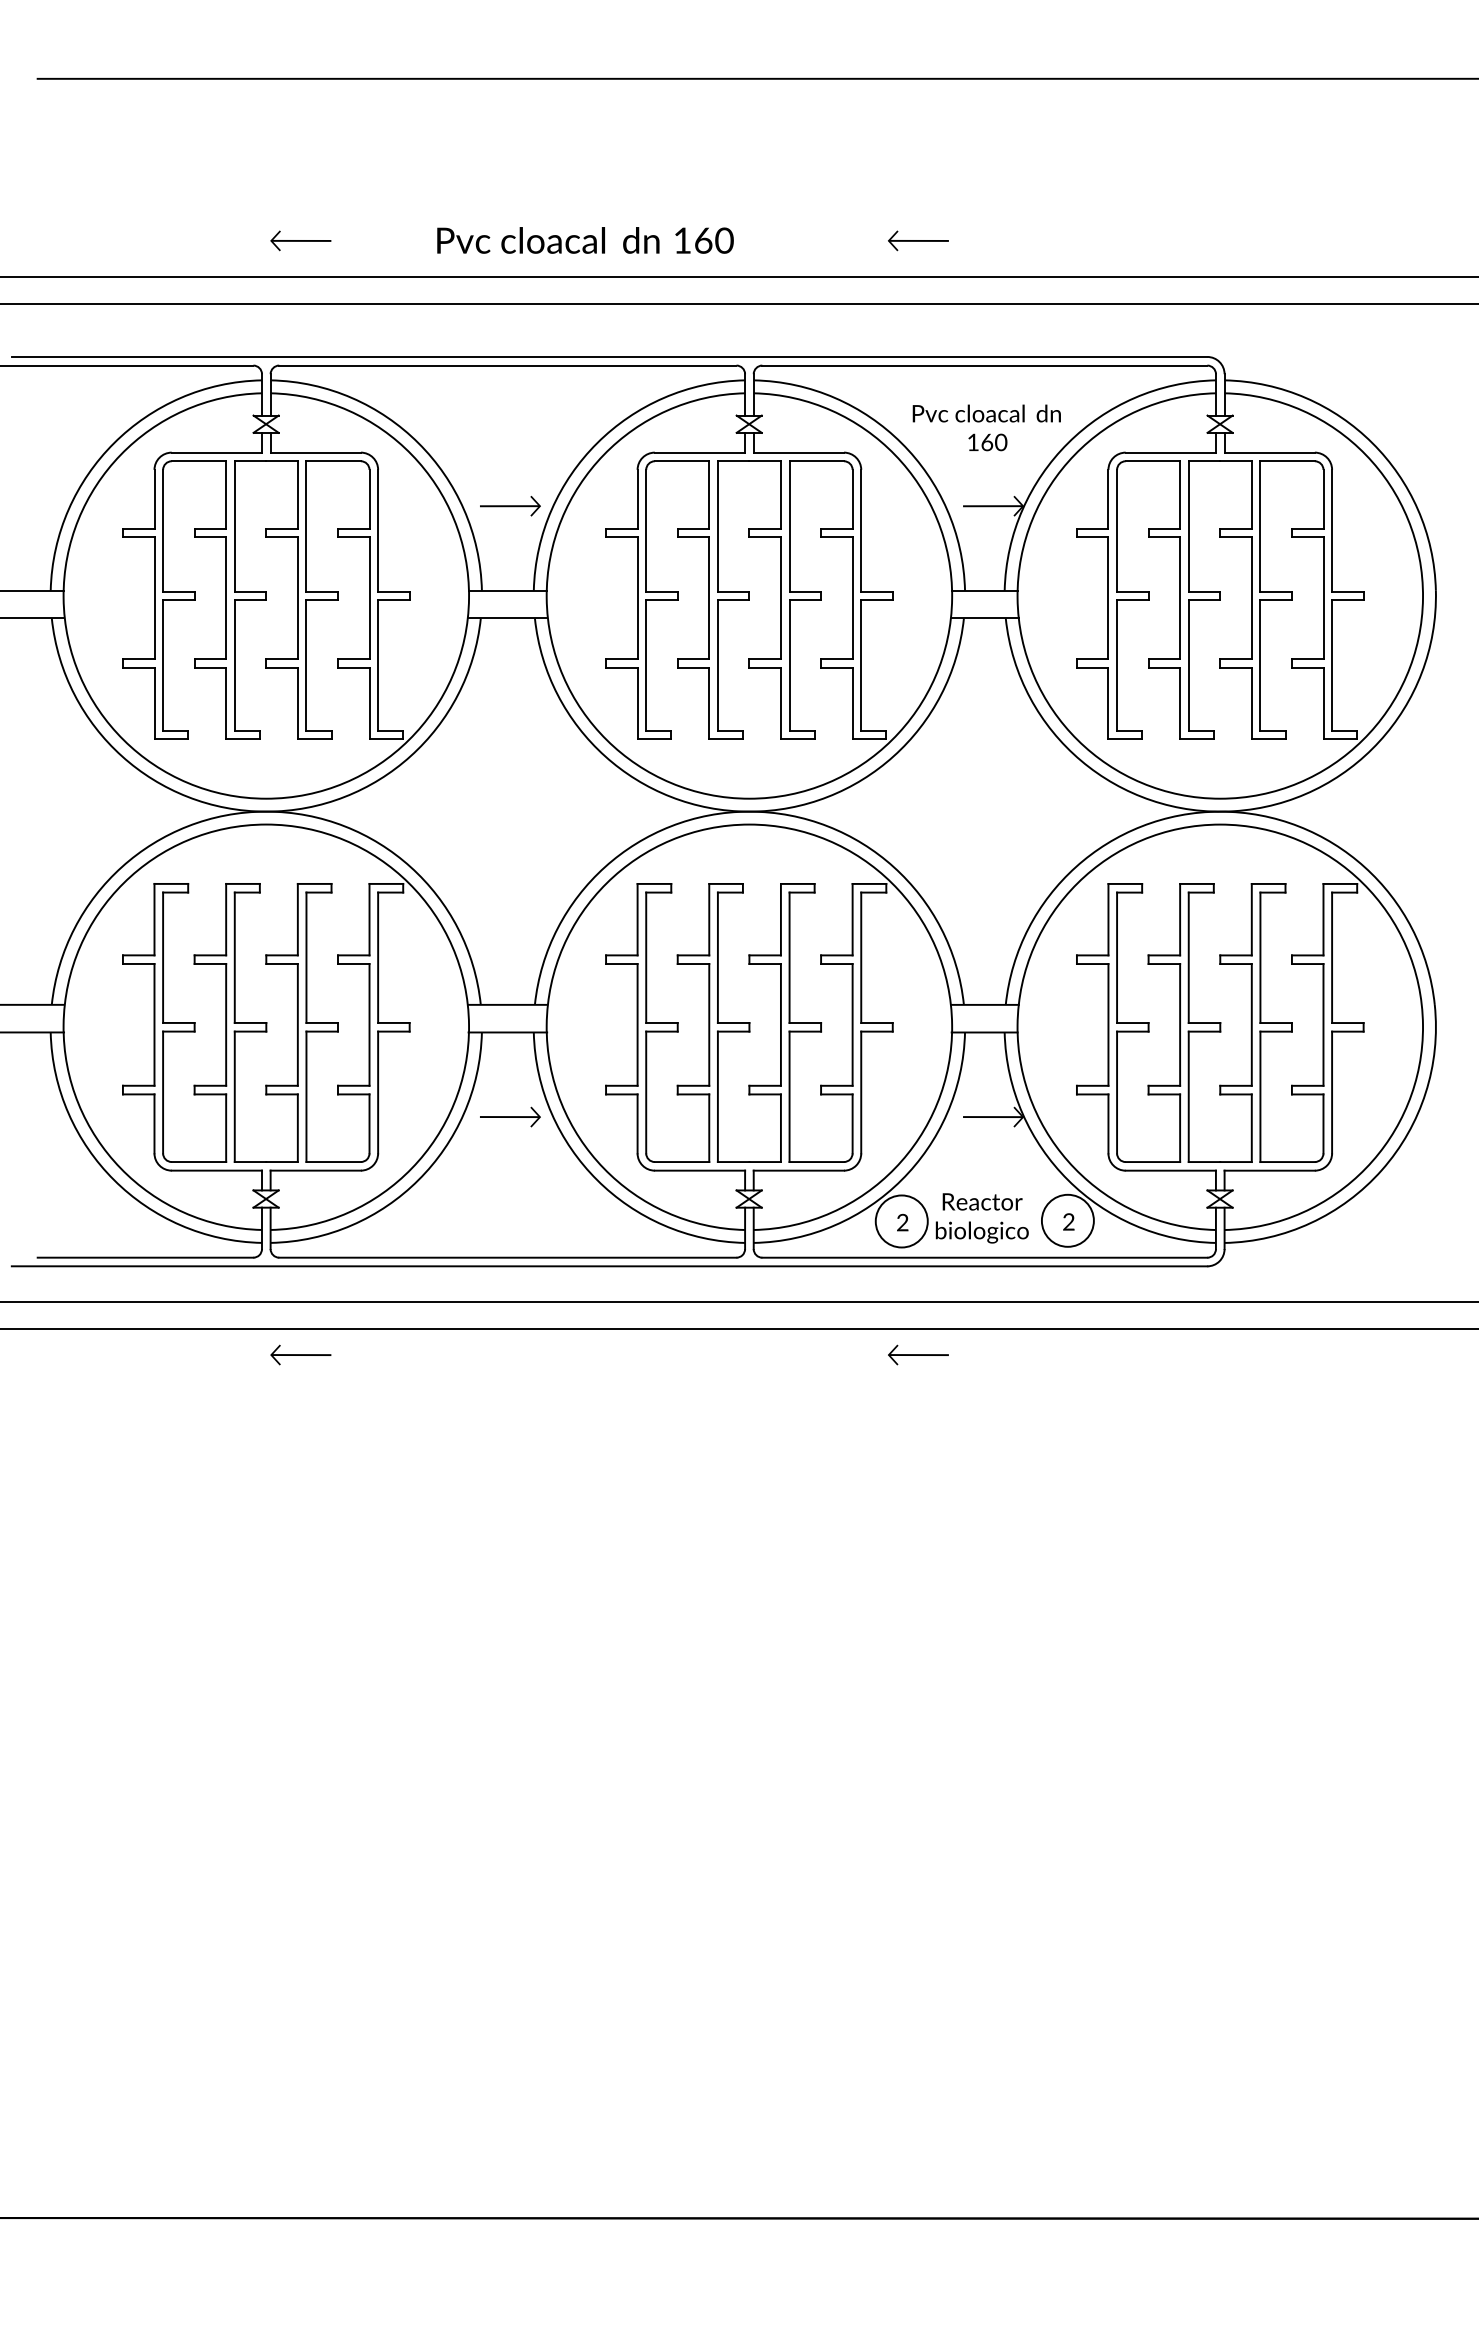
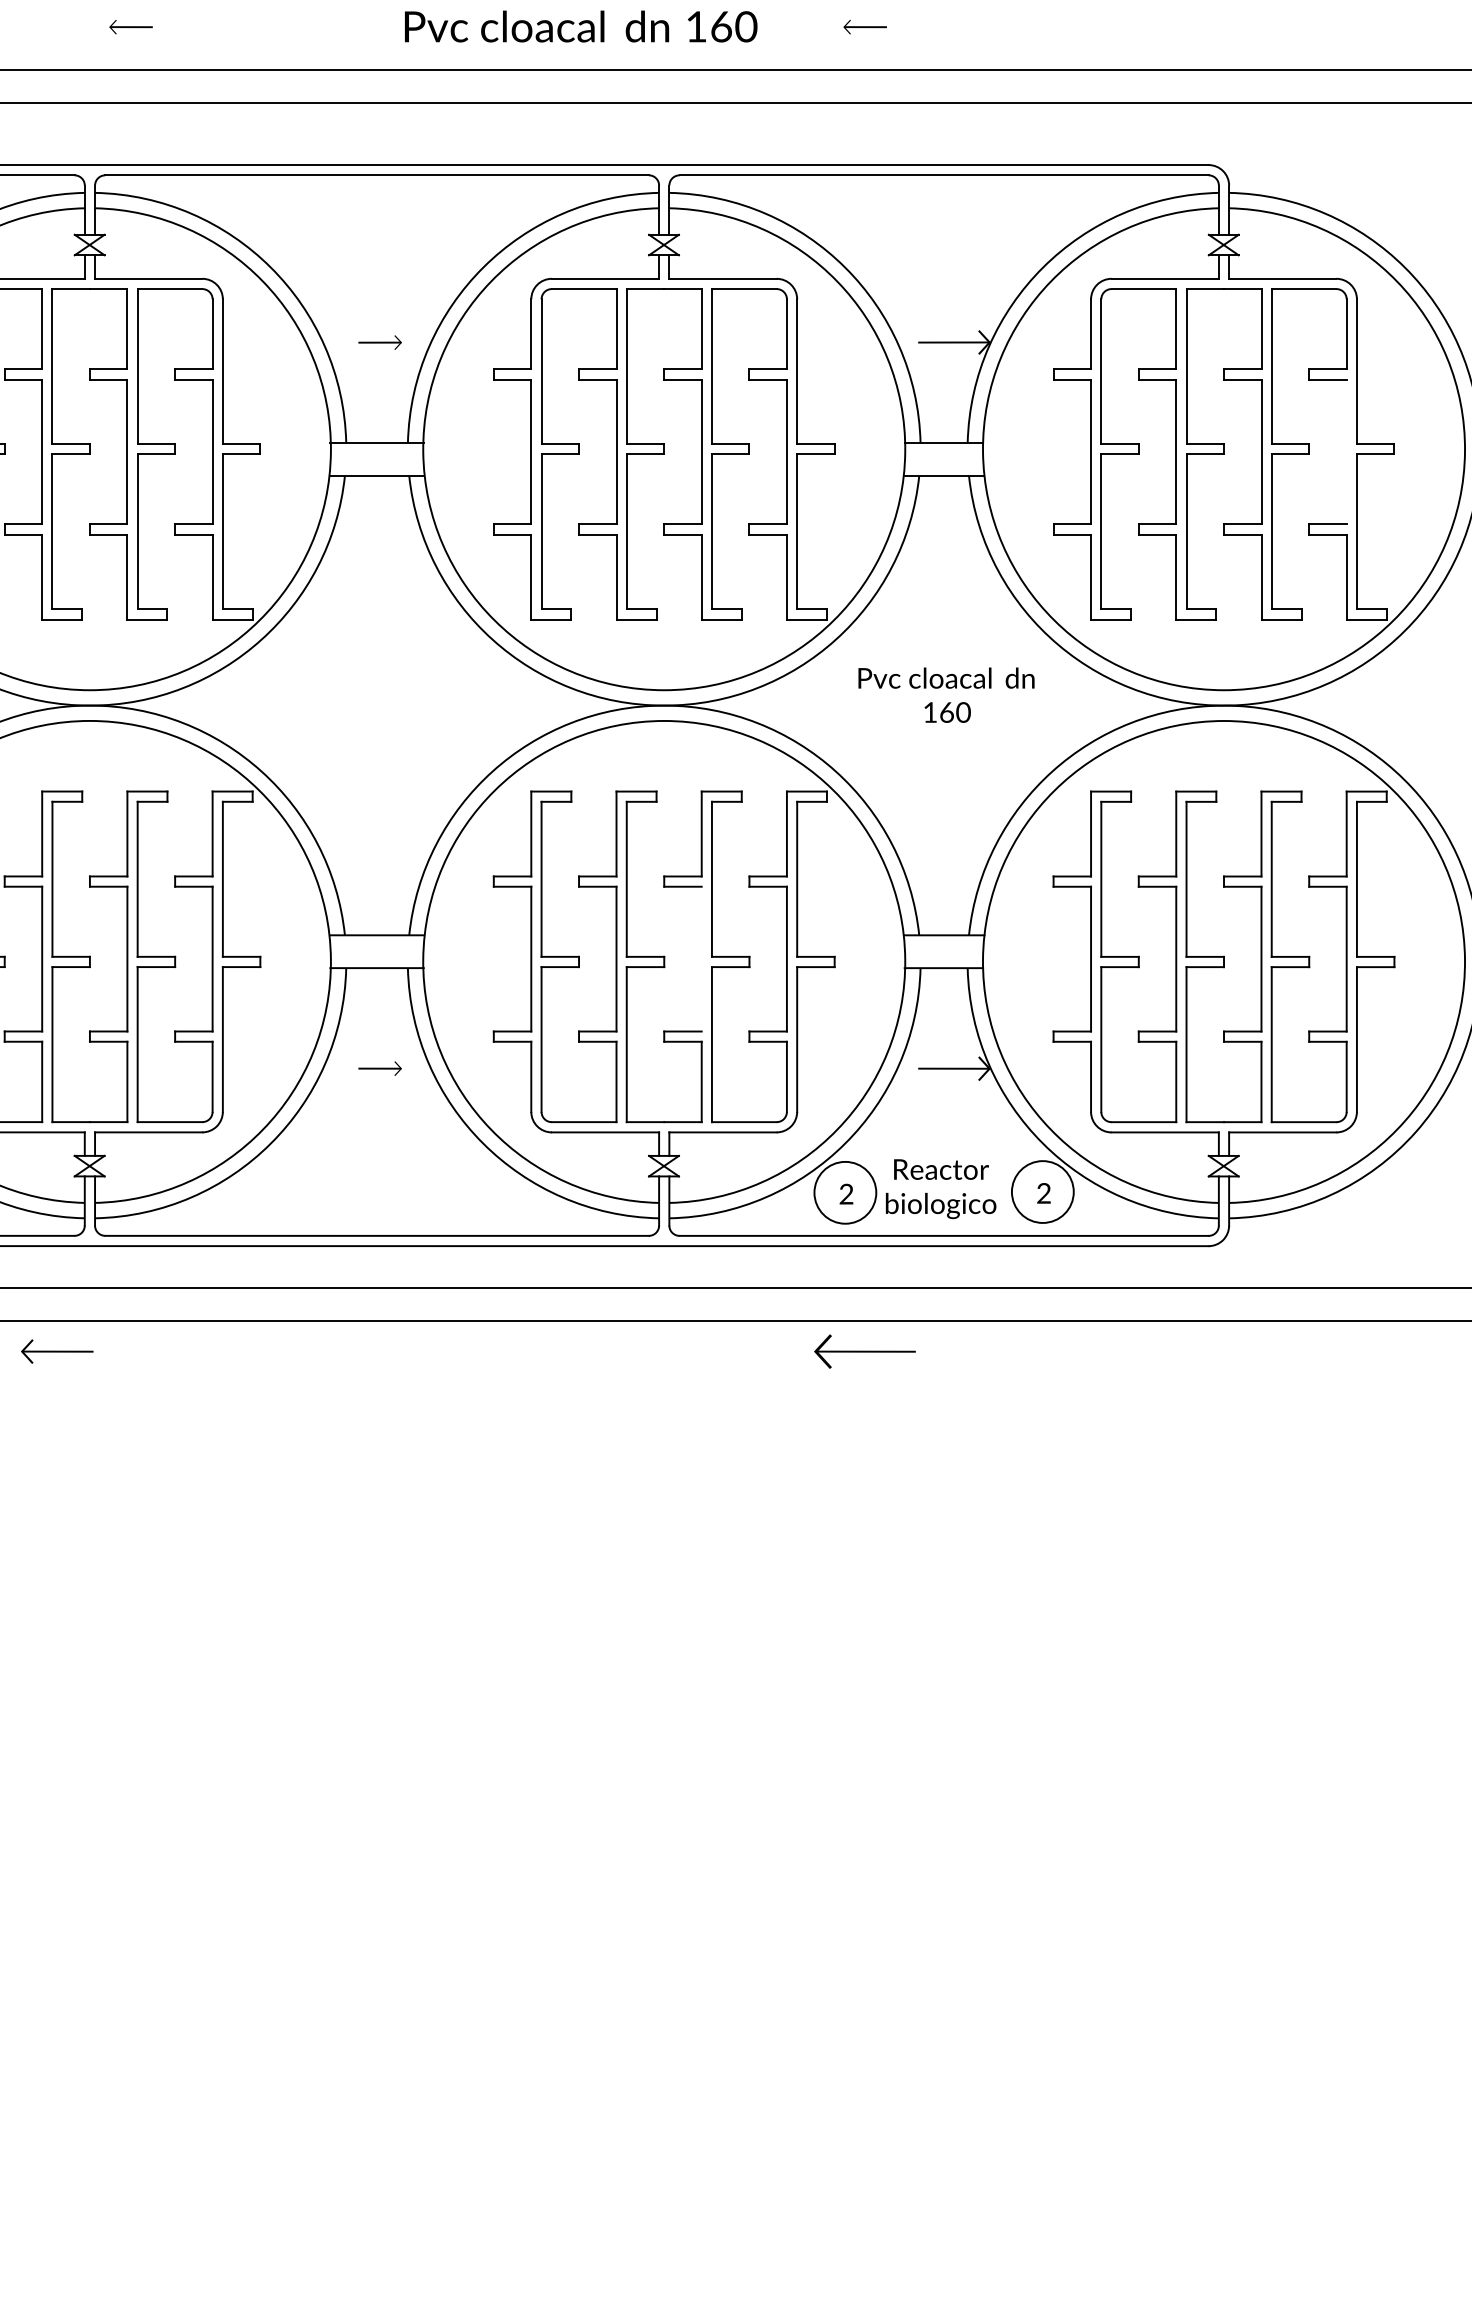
part: (300, 240) -> (130, 26), size x0.6
text: (585, 240) -> (581, 26), moved
part: (918, 240) -> (865, 26), size x0.6
text: (986, 427) -> (946, 694), moved
part: (510, 506) -> (380, 342), size x0.6
line: (1323, 598) -> (1346, 452), removed
line: (780, 1024) -> (701, 958), removed
part: (510, 1116) -> (380, 1068), size x0.6
part: (300, 1354) -> (56, 1350), moved
part: (918, 1354) -> (865, 1350), size x1.4

